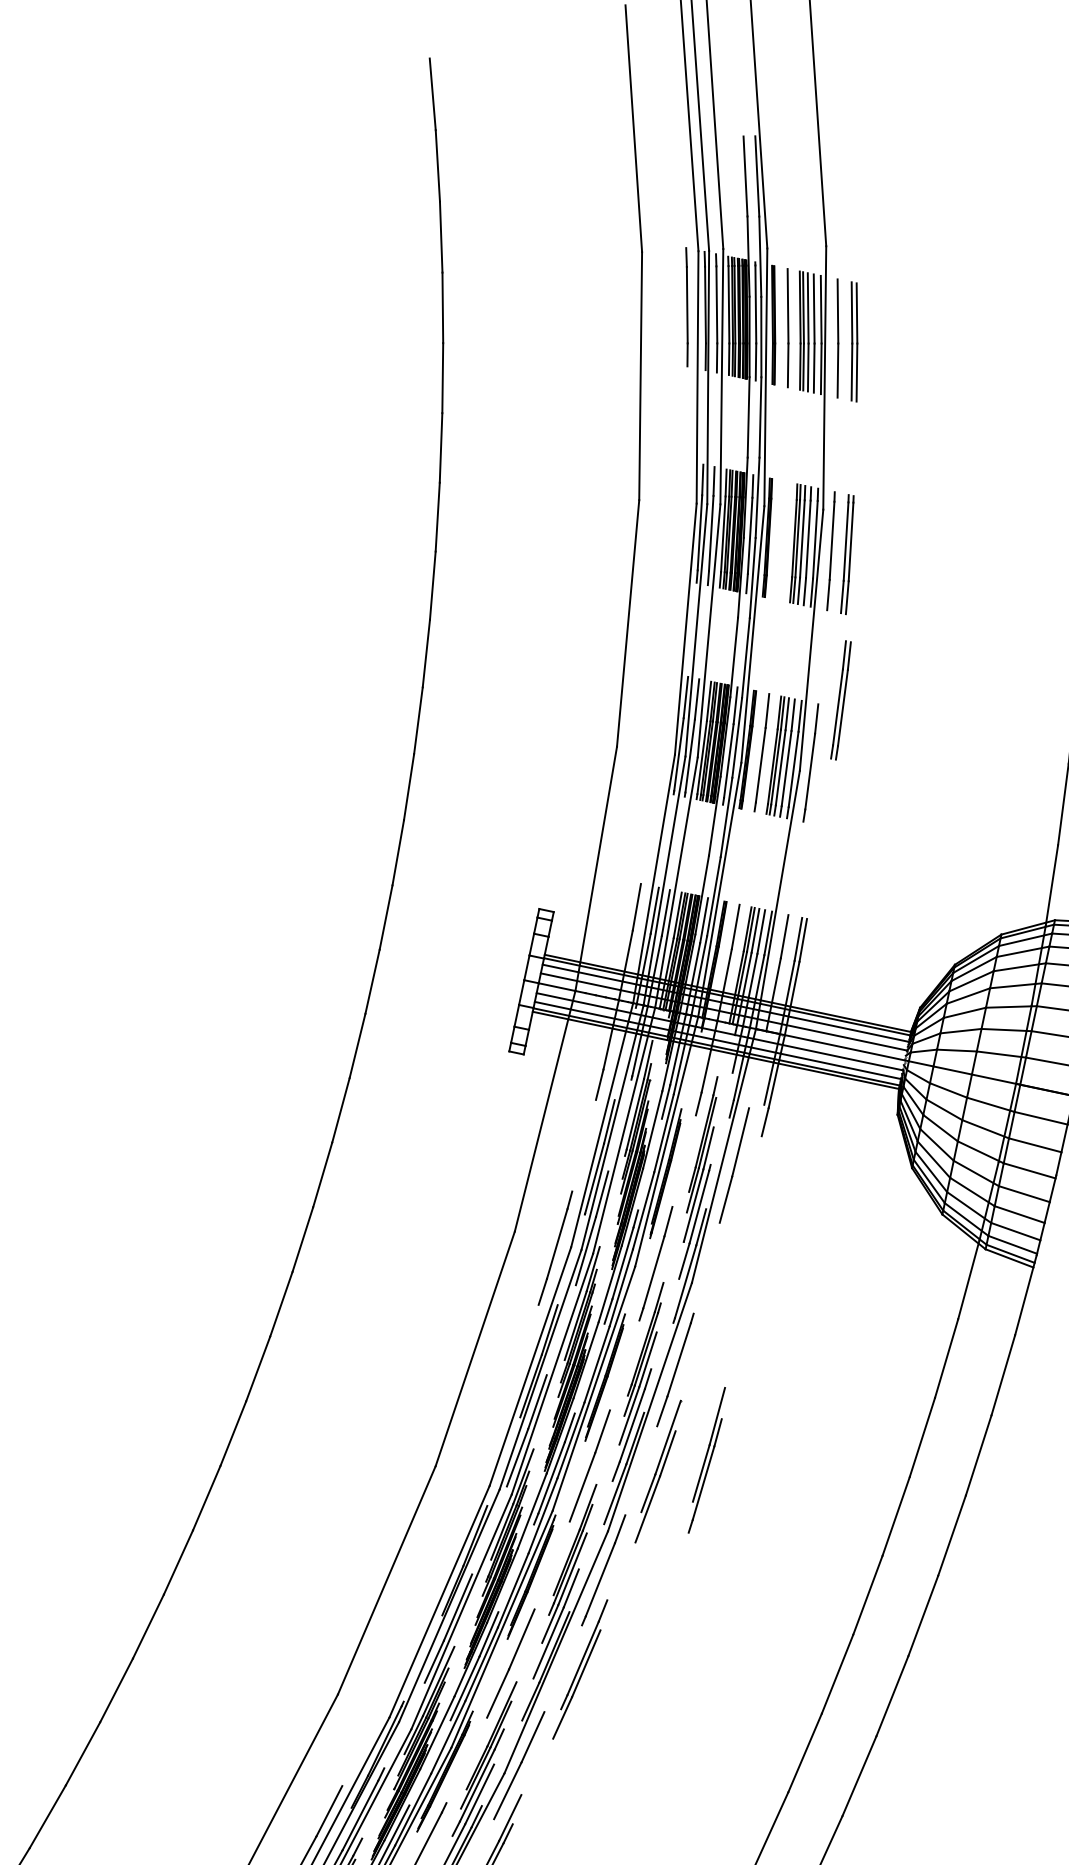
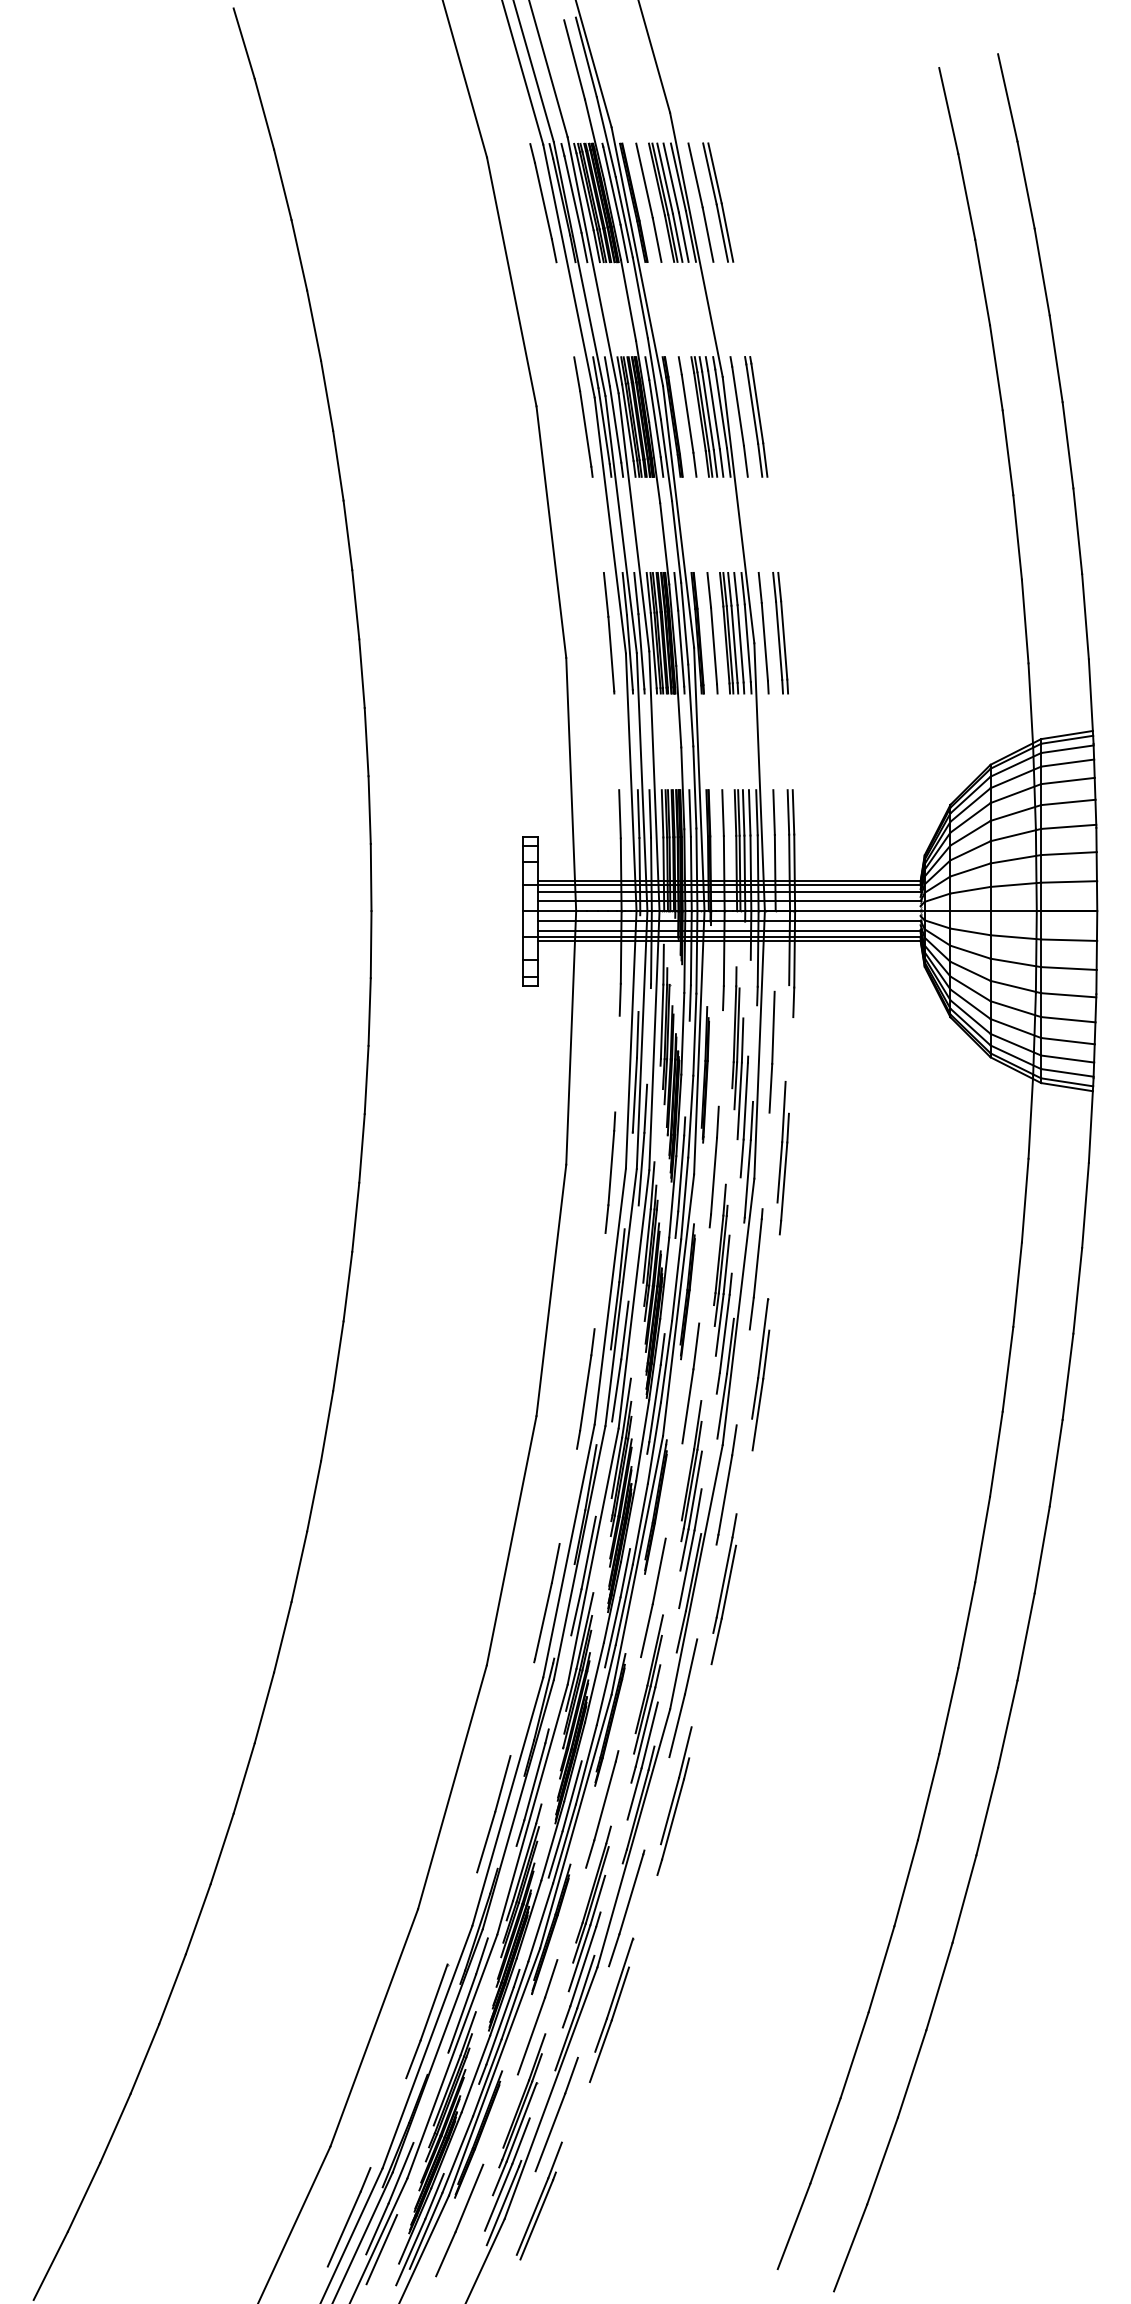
line: (682, 519) -> (583, 416), added
line: (781, 540) -> (687, 416), added
part: (840, 700) -> (780, 633), moved
line: (663, 732) -> (609, 633), added
line: (488, 1449) -> (585, 1388), added
part: (706, 1460) -> (782, 1158), moved
line: (407, 1647) -> (546, 1603), added

